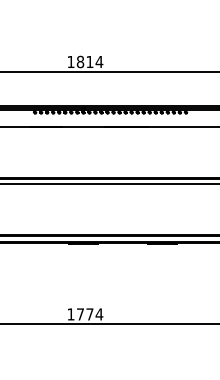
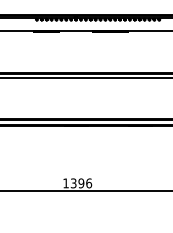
text: (90, 314) -> (81, 183), 1774 -> 1396

